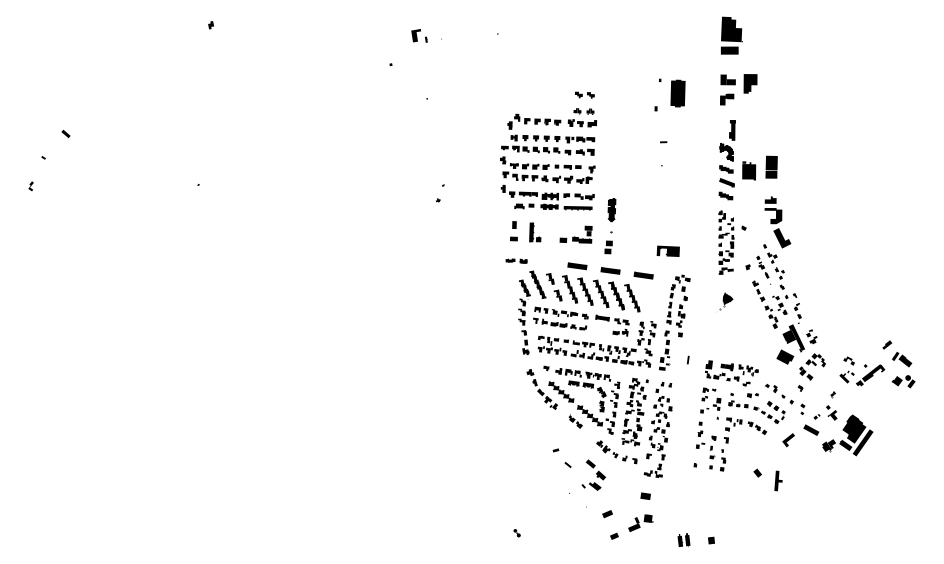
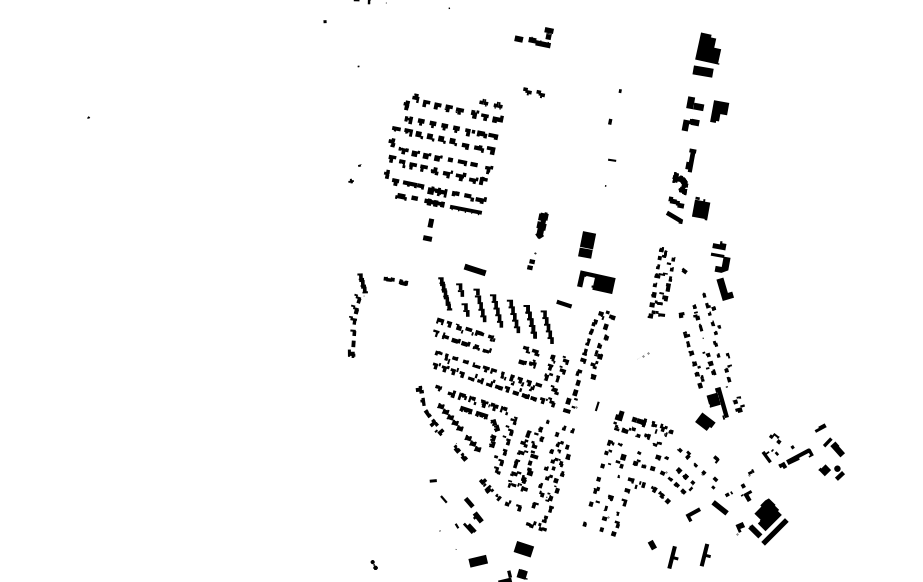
part: (677, 93) -> (636, 108), removed
part: (548, 159) -> (442, 150), moved
part: (771, 166) -> (587, 244), moved
fill: (725, 195) -> (670, 231), removed
part: (535, 232) -> (452, 235), removed
part: (575, 234) -> (533, 34), moved
part: (608, 242) -> (531, 260), size x0.7
part: (667, 250) -> (595, 280), size x1.4
part: (516, 260) -> (395, 280), moved
part: (577, 266) -> (475, 270), moved
fill: (610, 270) -> (528, 292), removed
part: (643, 275) -> (564, 303), size x0.7
fill: (727, 298) -> (652, 345), removed
part: (524, 316) -> (356, 314), moved
fill: (602, 317) -> (510, 342), removed
part: (812, 366) -> (733, 437), removed
fill: (634, 383) -> (533, 421), removed
fill: (597, 421) -> (484, 456), removed
fill: (826, 446) -> (733, 528), removed
part: (806, 473) -> (706, 554), added
part: (645, 495) -> (523, 548), size x1.6
part: (607, 514) -> (477, 561), size x1.6

